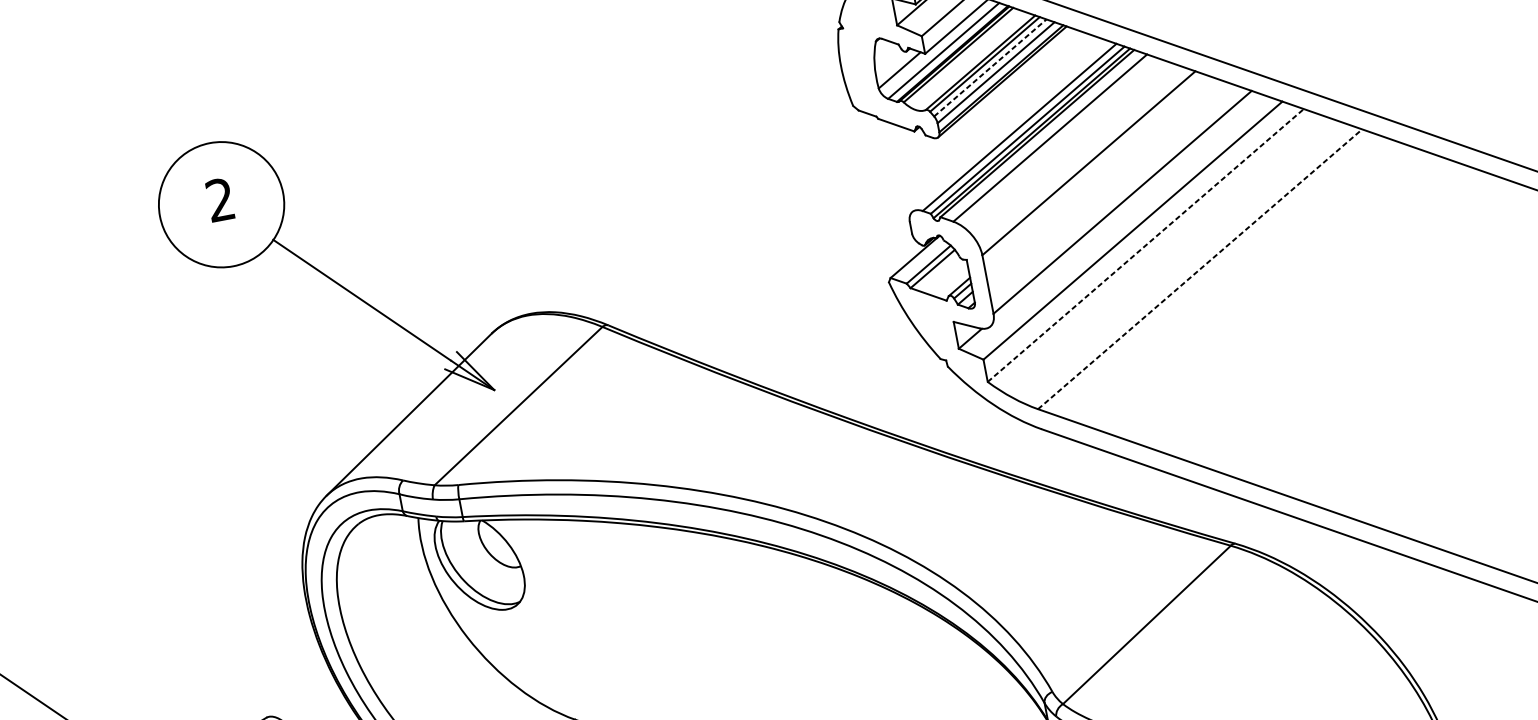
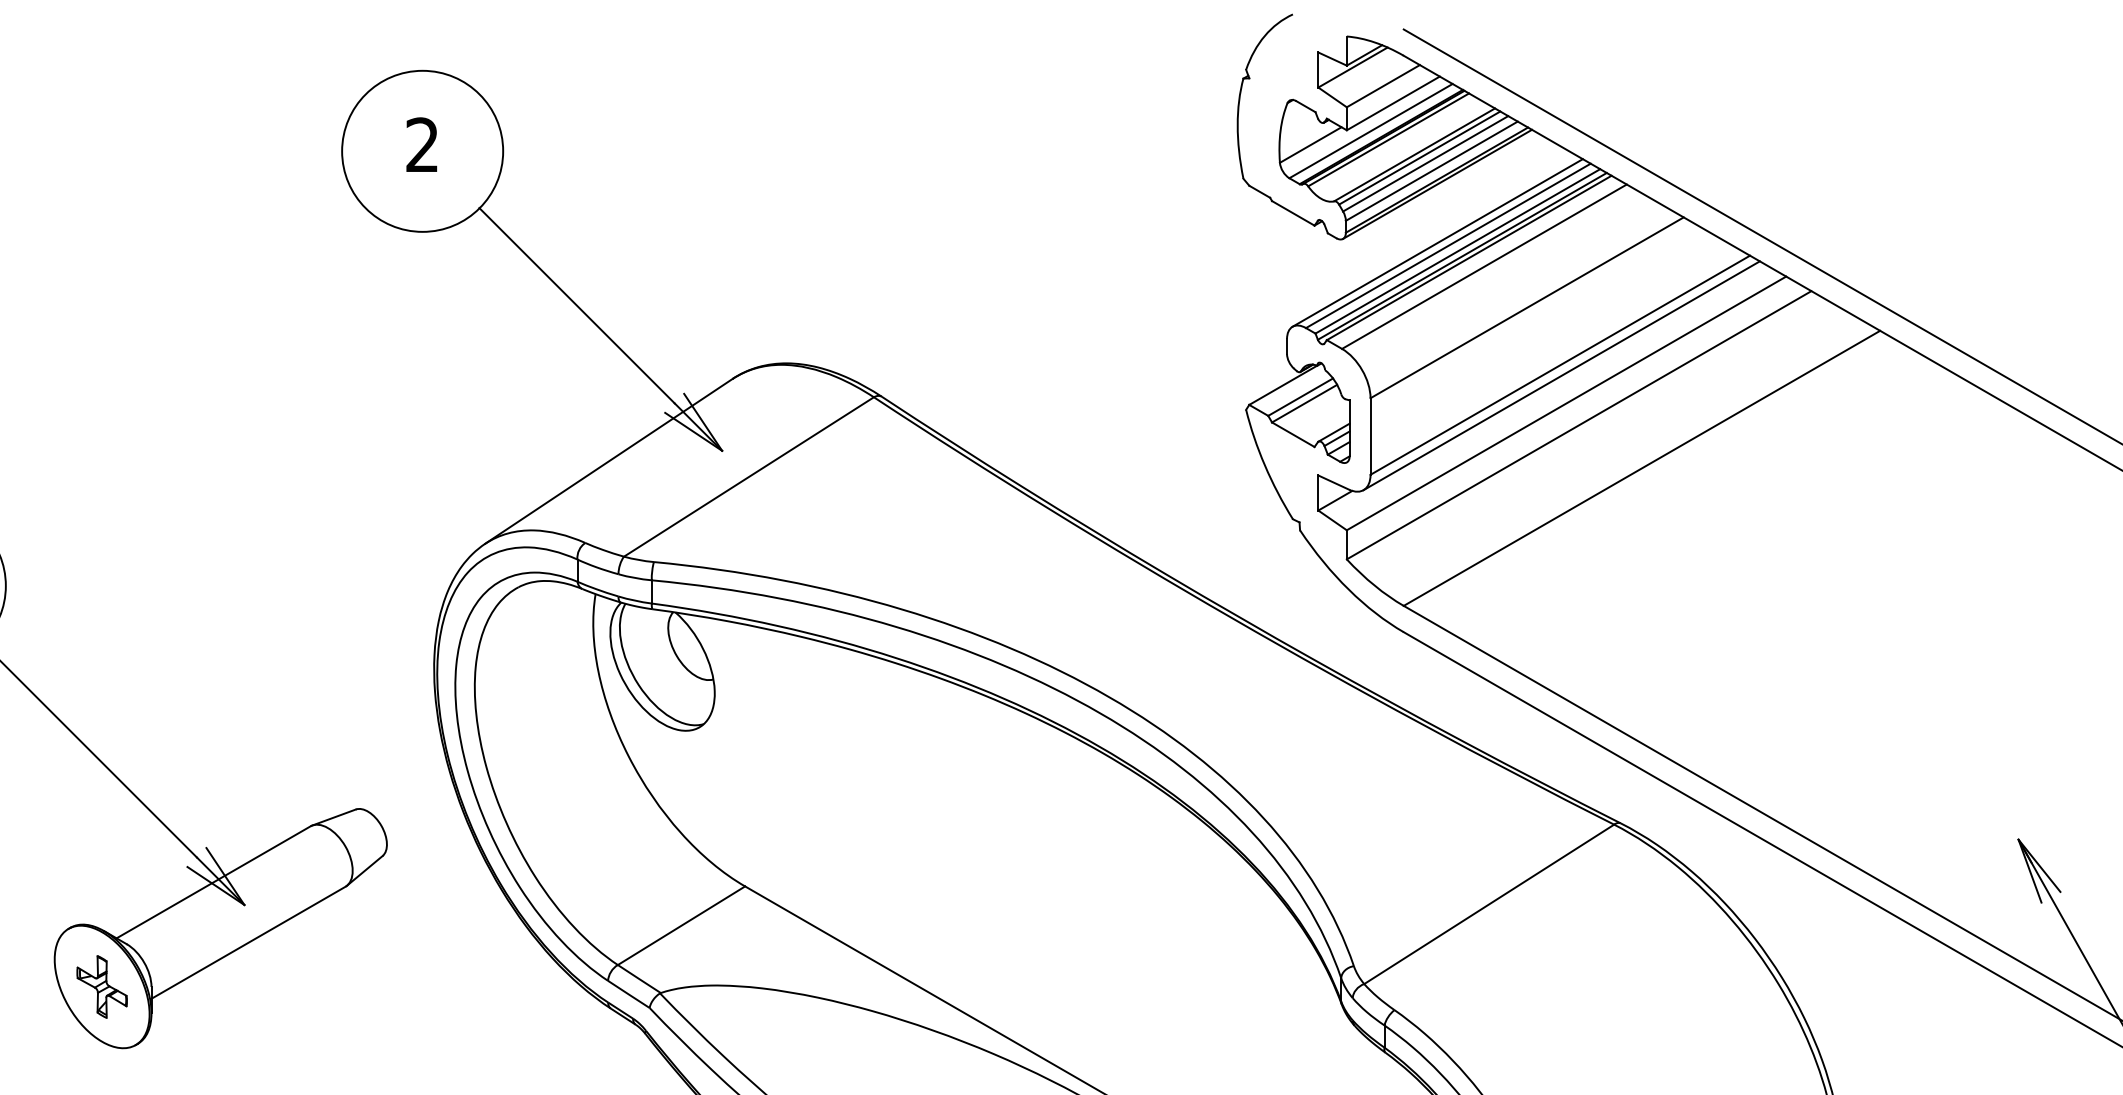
line: (990, 67) -> (1426, 163), dashed -> solid
line: (1010, 126) -> (1437, 242), added
line: (1125, 210) -> (1561, 375), added
line: (1146, 245) -> (1579, 425), dashed -> solid
line: (1200, 269) -> (1642, 468), dashed -> solid

